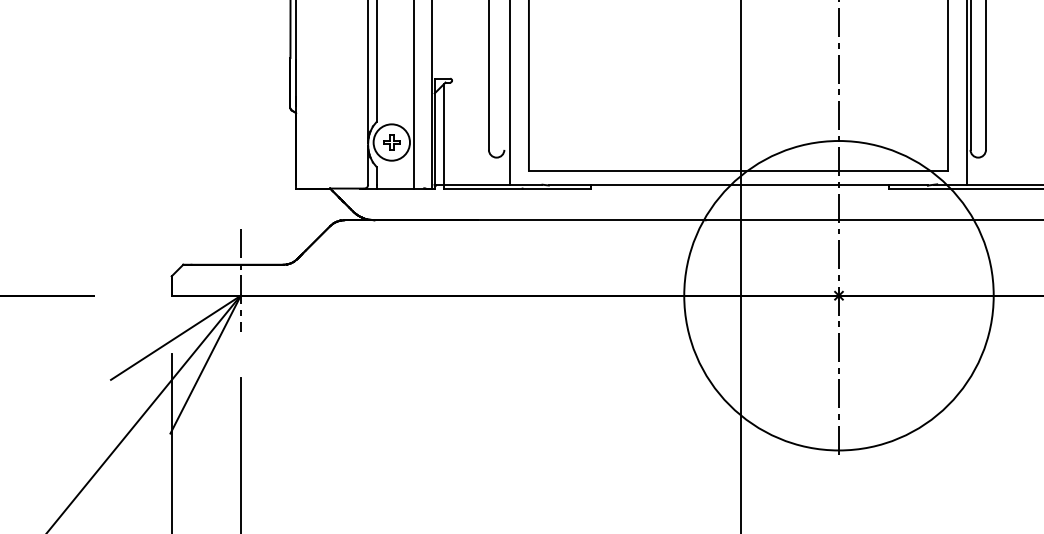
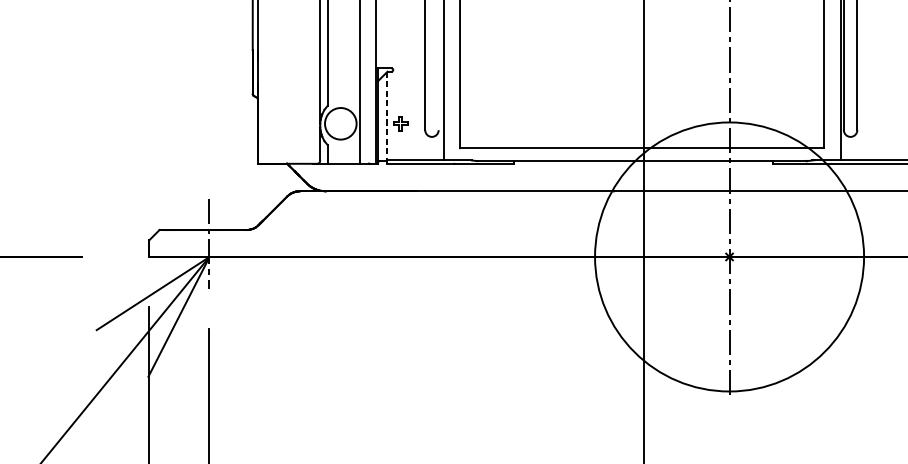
line: (444, 135) -> (386, 117), solid -> dashed
part: (391, 142) -> (400, 123), moved

